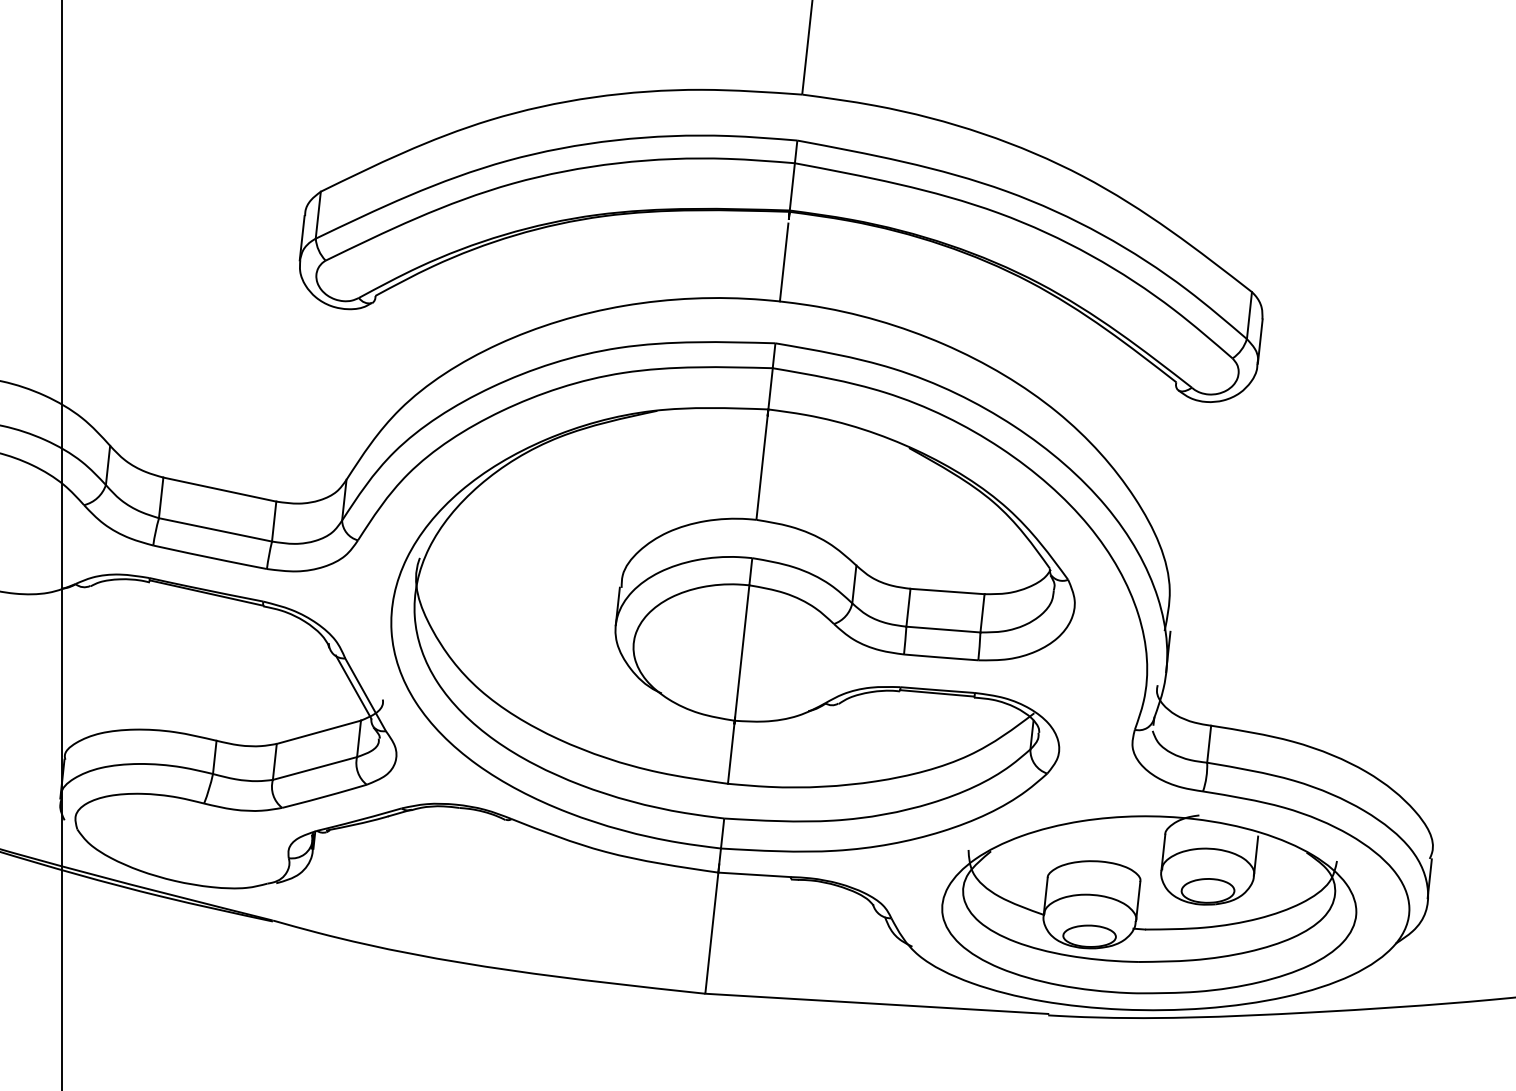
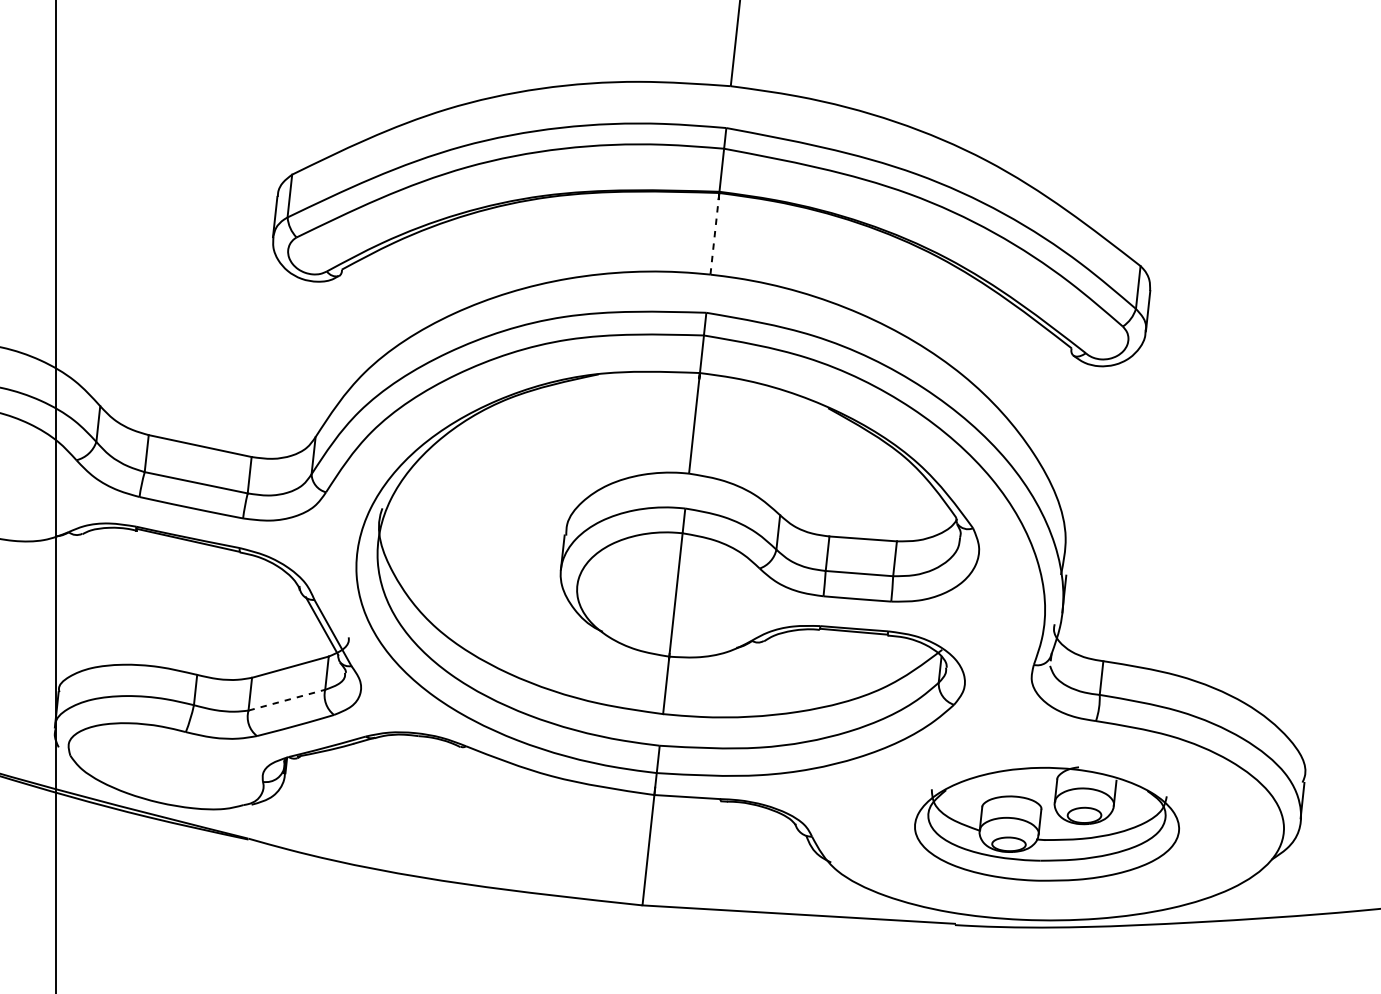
line: (784, 261) -> (714, 238), solid -> dashed
line: (315, 768) -> (287, 700), solid -> dashed
part: (1149, 904) -> (1047, 824), size x0.7

